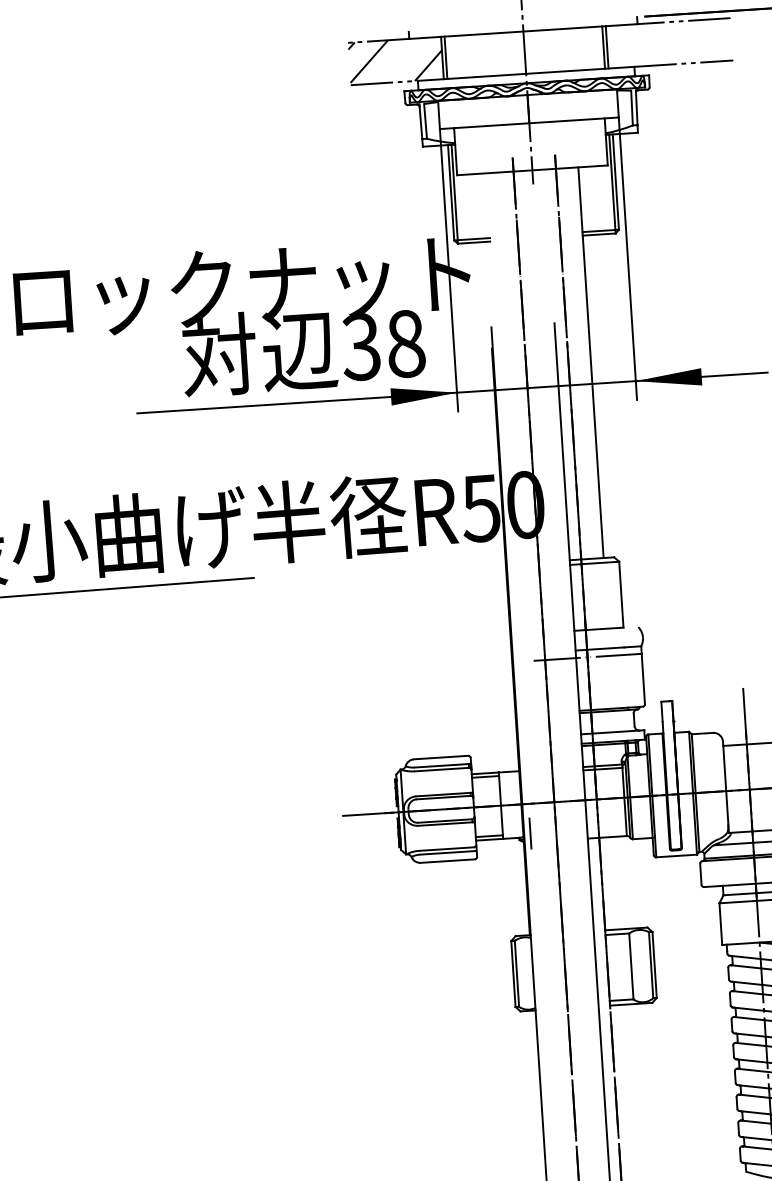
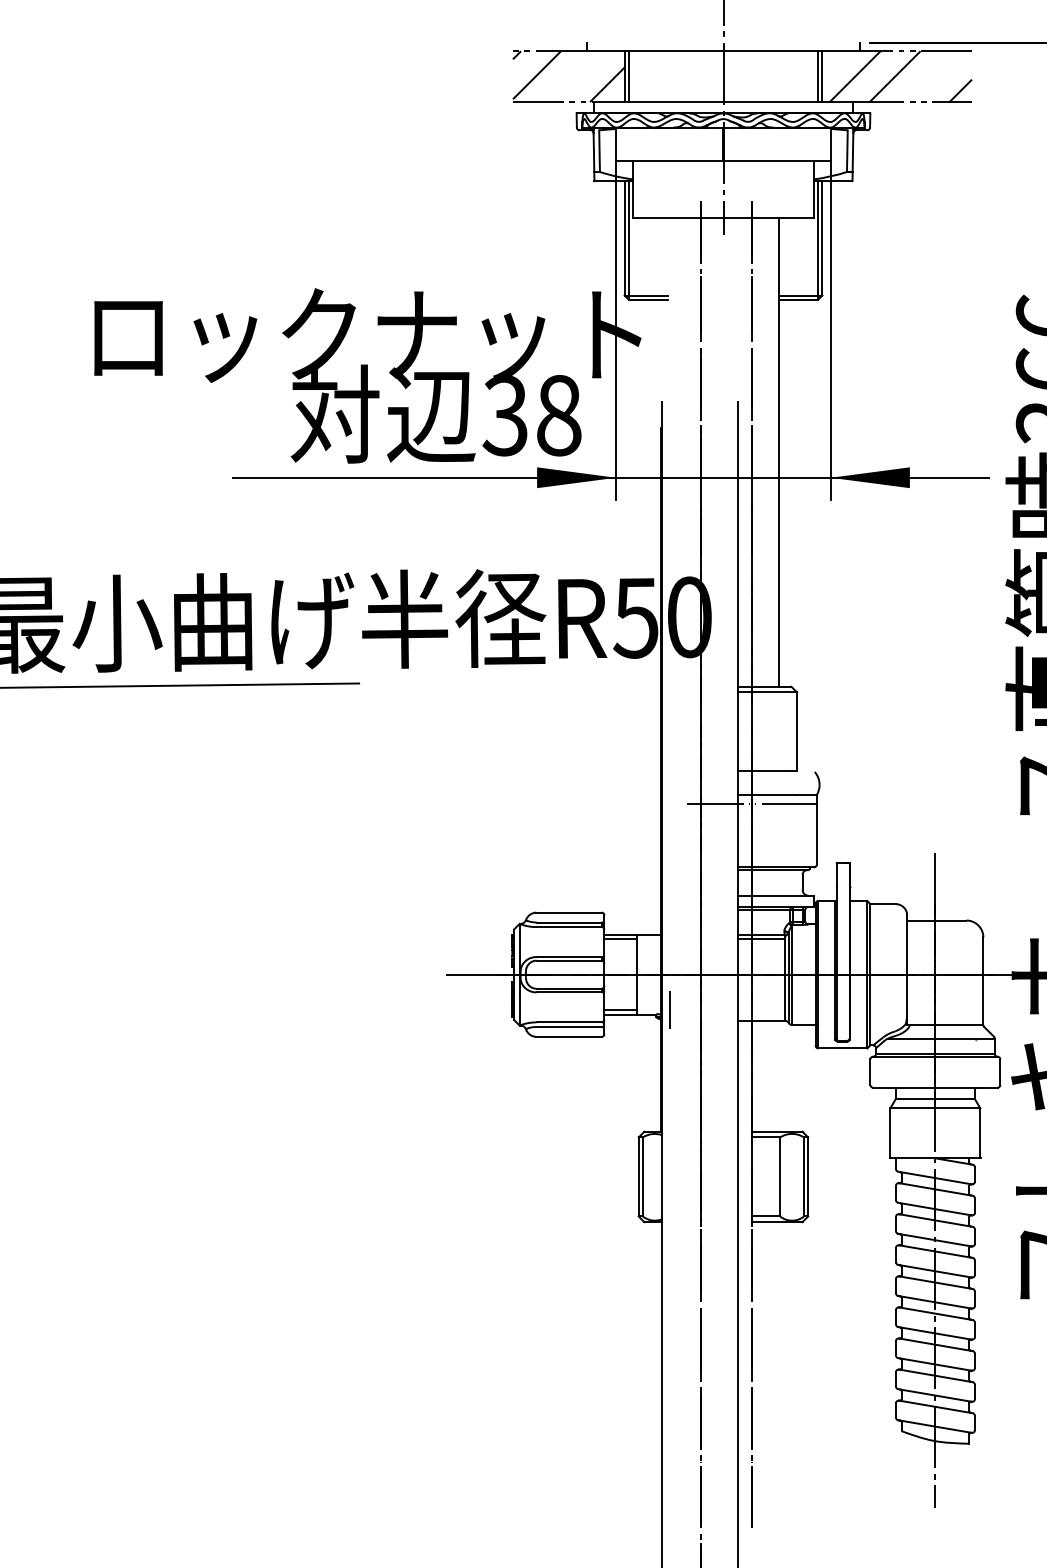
hatch: (672, 43) -> (900, 76), added

